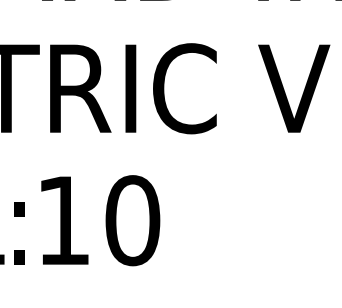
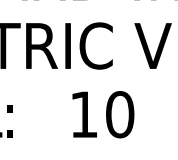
text: (100, 220) -> (103, 114), moved

